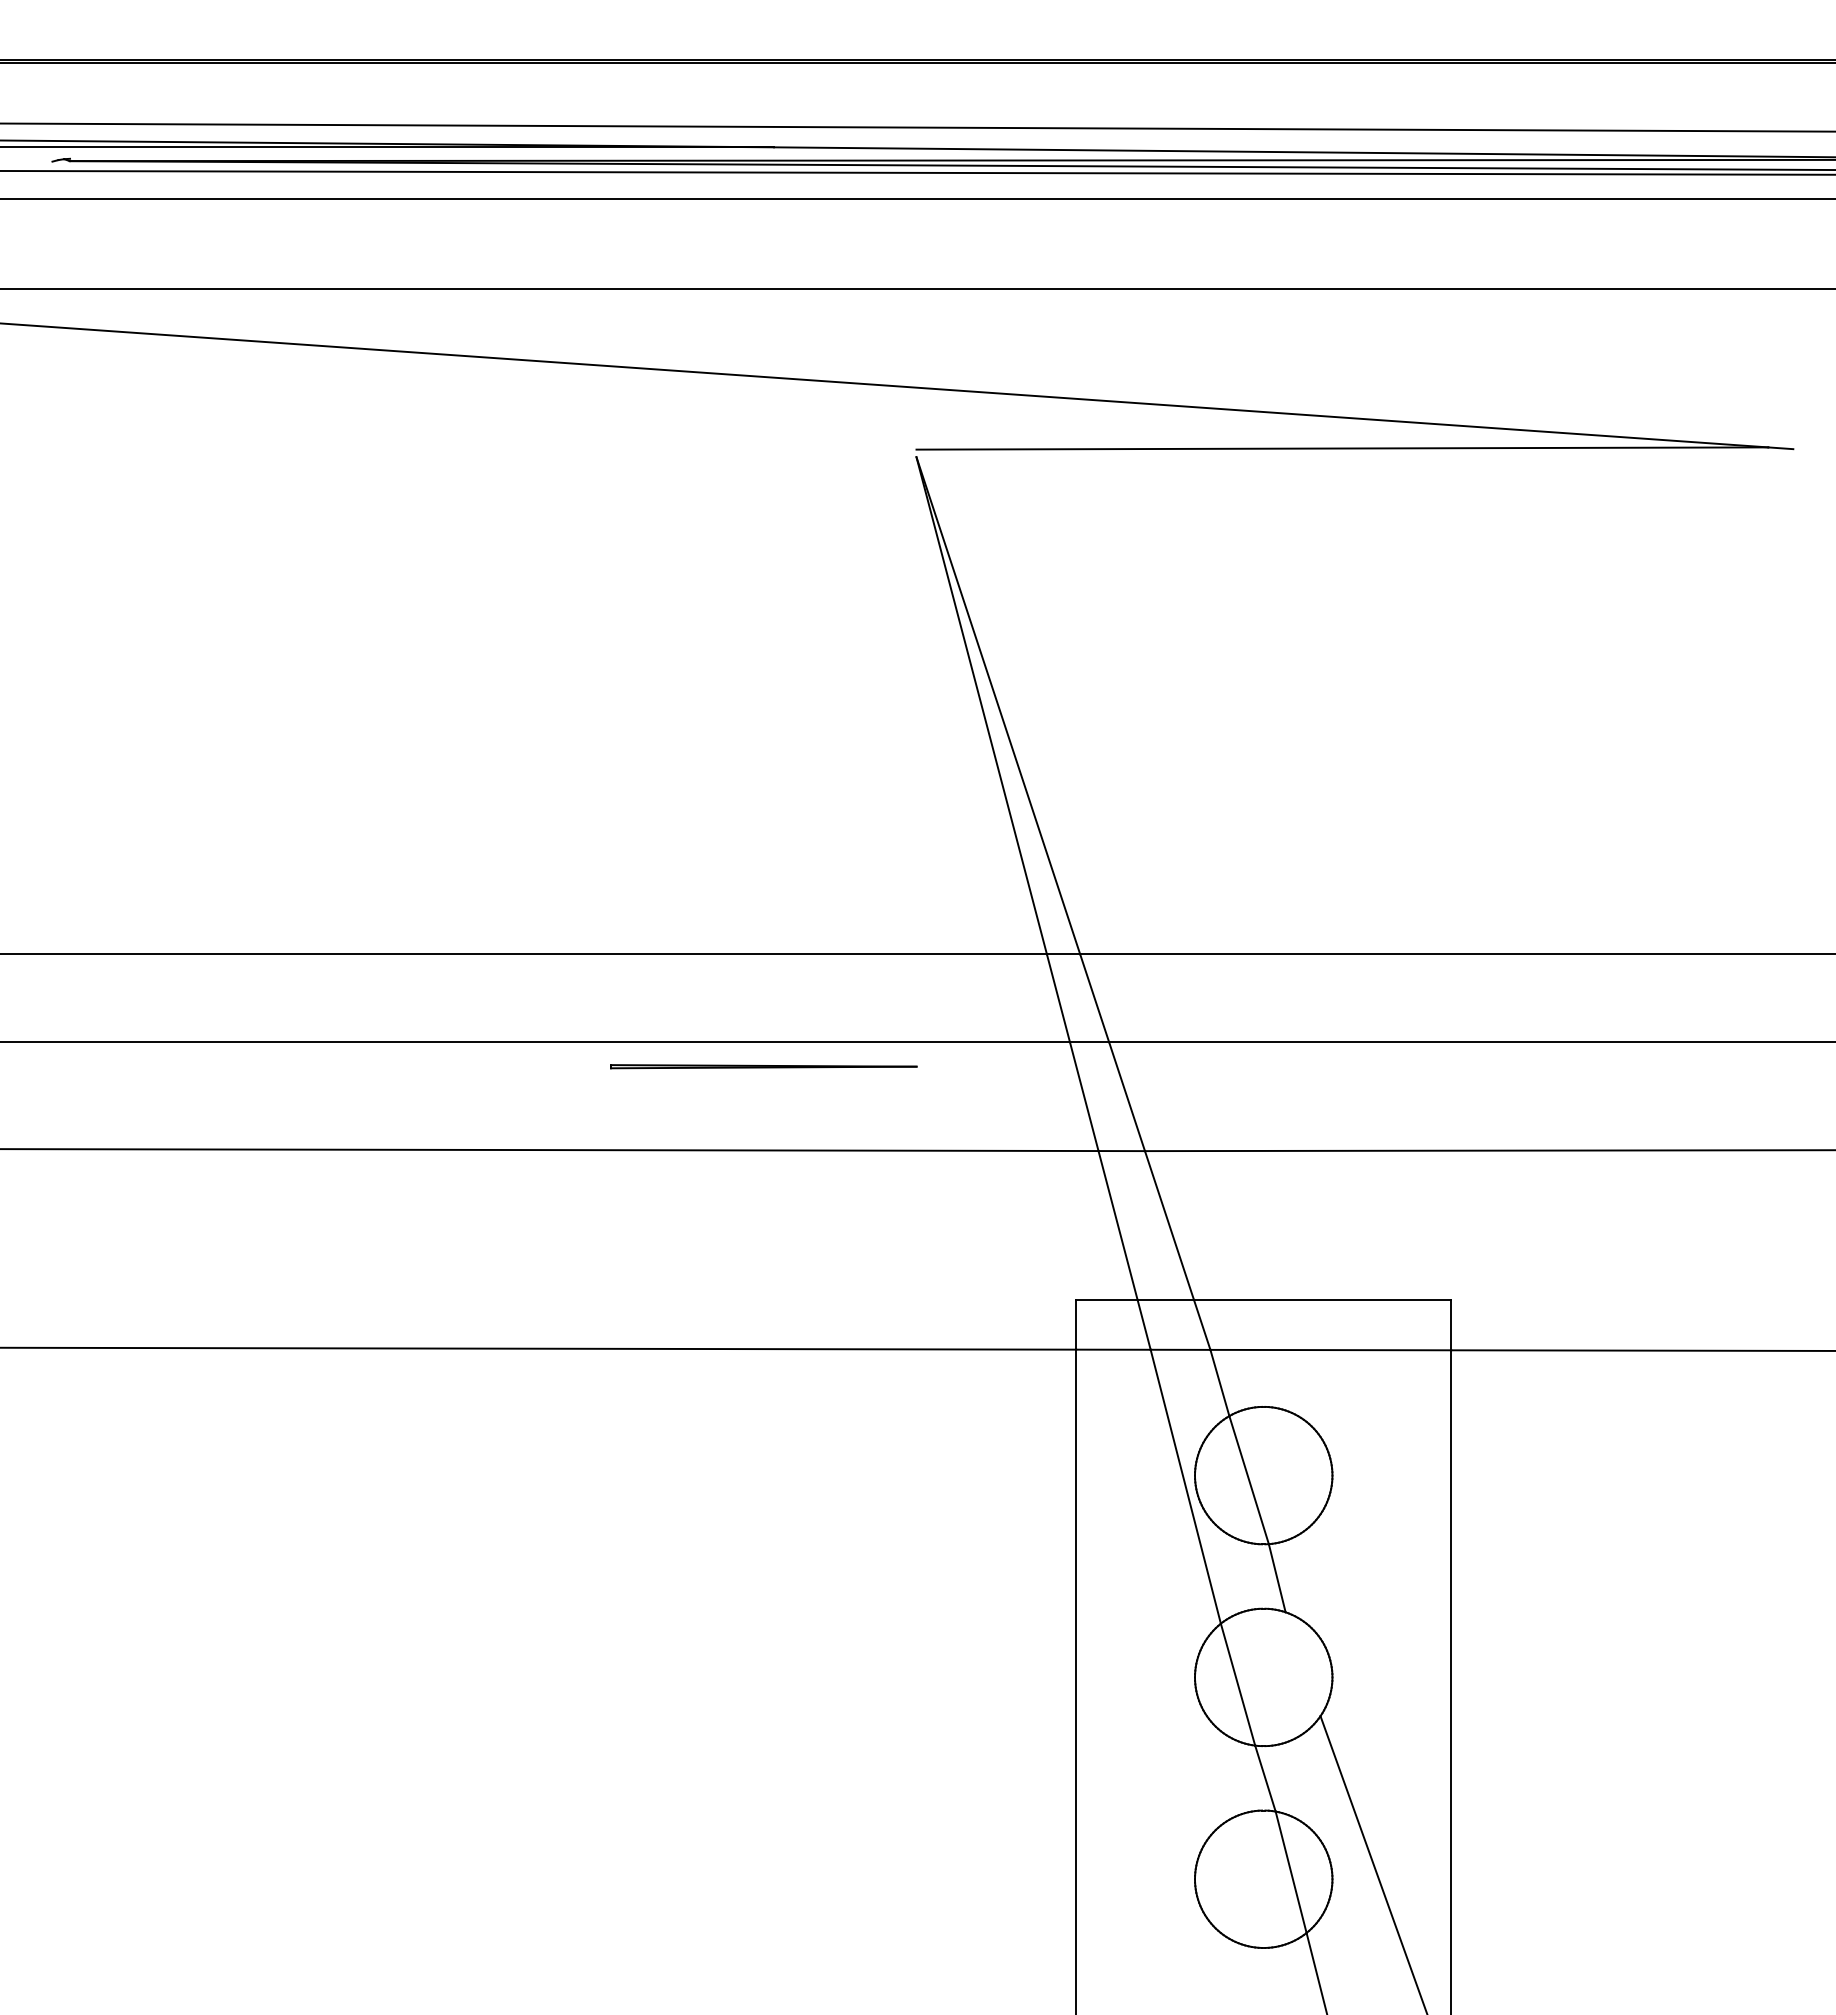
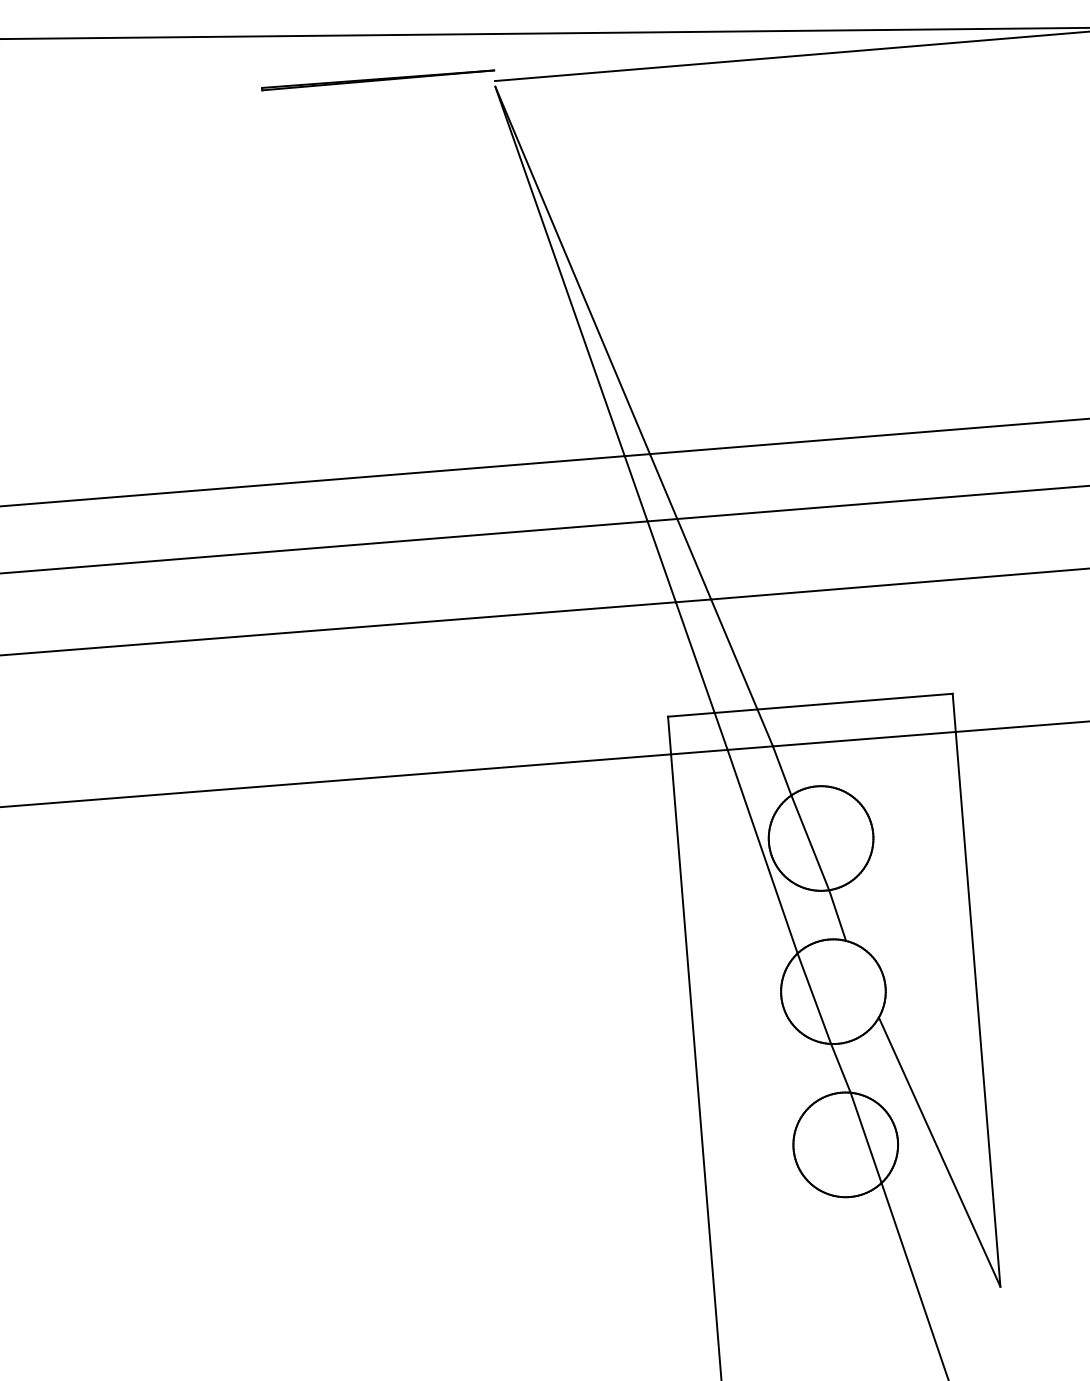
part: (763, 1066) -> (377, 79), moved

